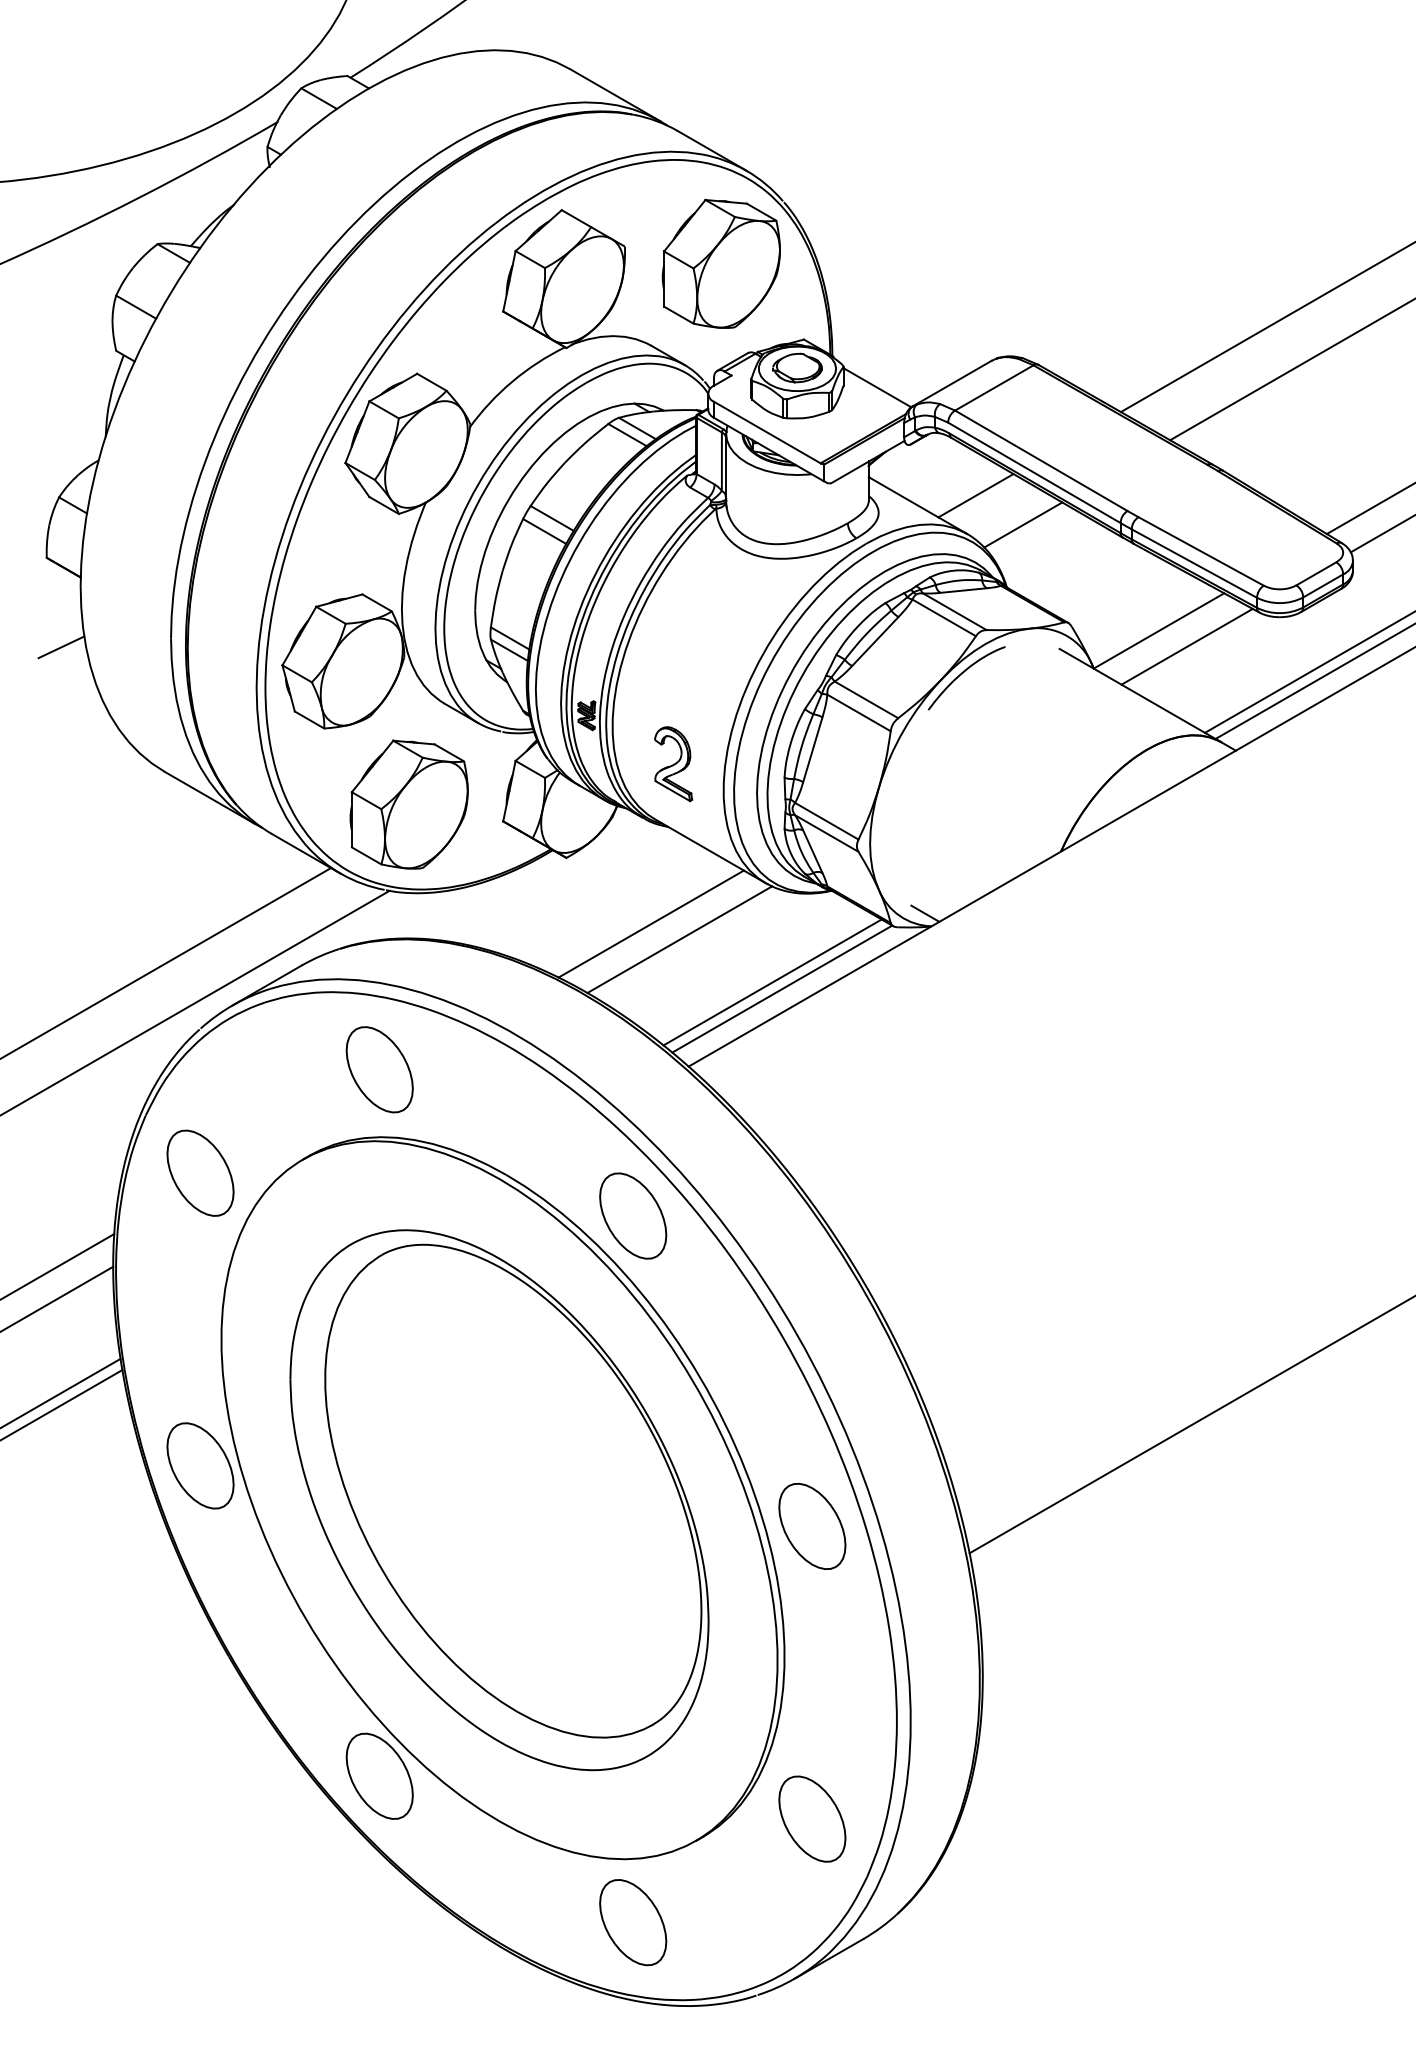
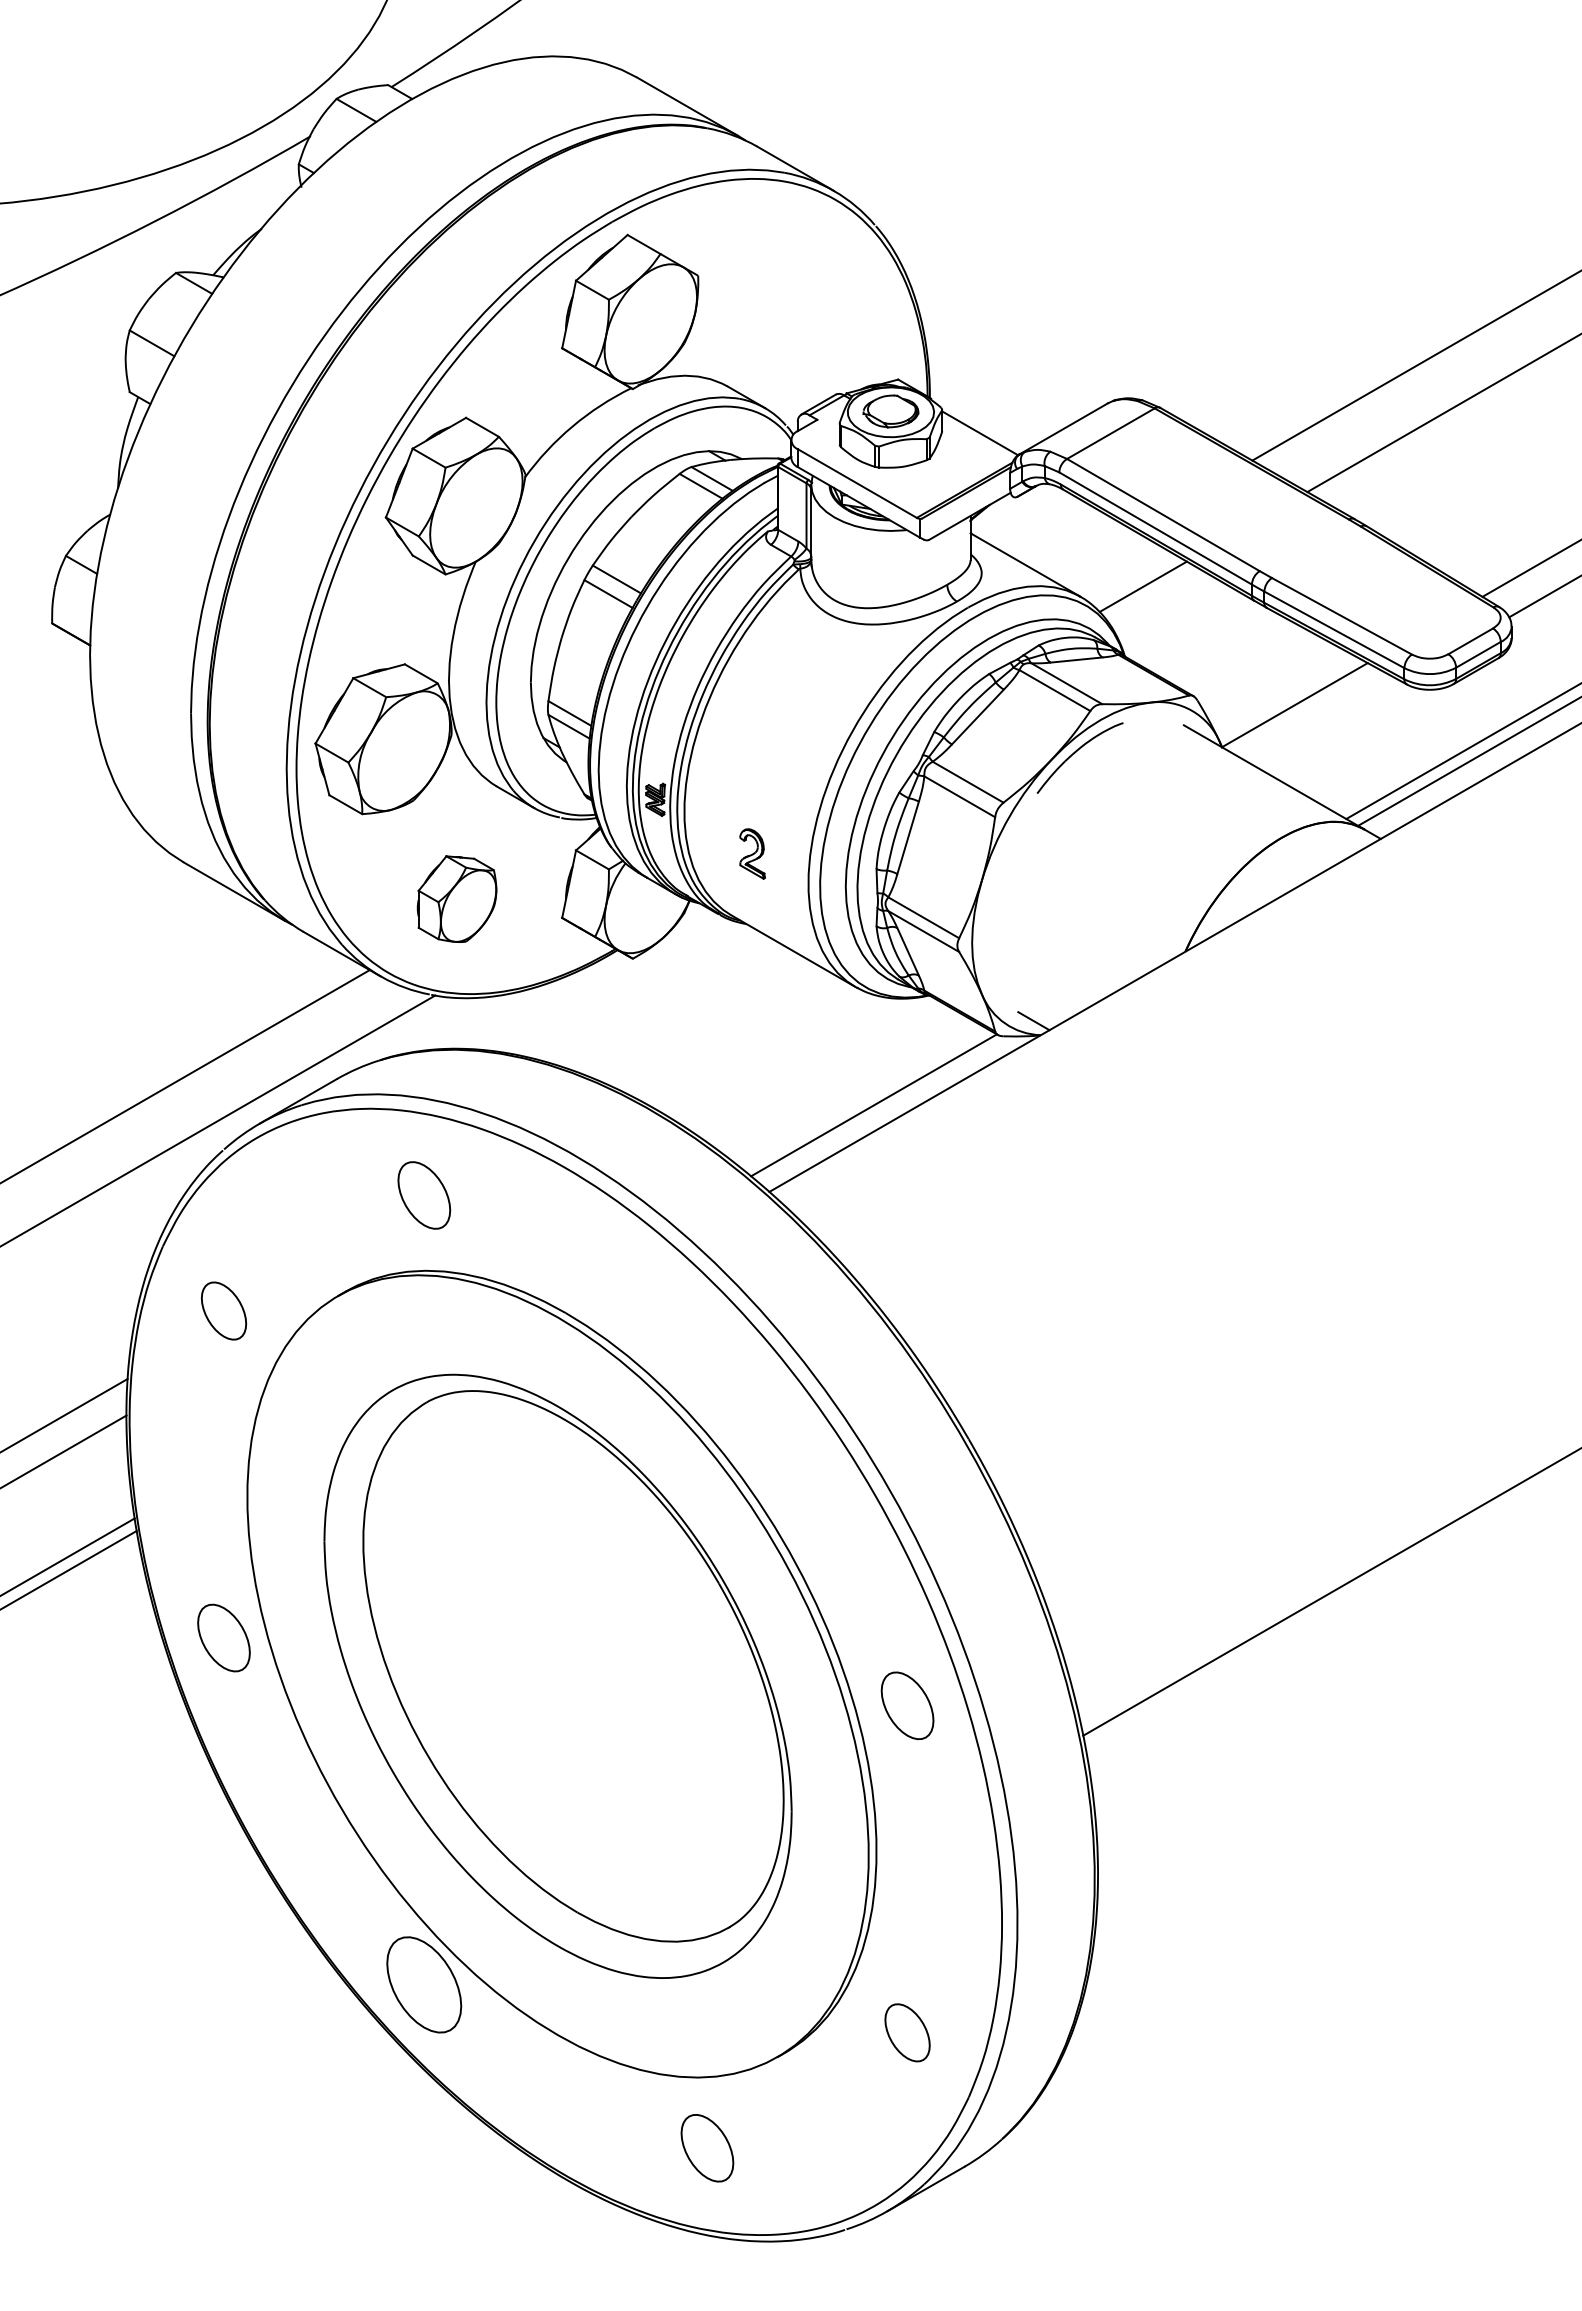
part: (720, 263) -> (805, 294), removed
line: (976, 495) -> (1090, 553), removed
line: (1187, 646) -> (1326, 722), removed
line: (61, 647) -> (68, 723), removed
part: (673, 763) -> (752, 853), size x0.6
part: (408, 803) -> (456, 898), size x0.6
line: (651, 923) -> (727, 1032), removed
line: (679, 939) -> (759, 1049), removed
line: (772, 982) -> (863, 1097), removed
part: (379, 1069) -> (424, 1195), size x0.7
part: (200, 1172) -> (223, 1310), size x0.6
part: (633, 1215) -> (707, 1358), removed
part: (200, 1465) -> (223, 1637), size x0.7
part: (812, 1526) -> (907, 1705), size x0.7
part: (812, 1818) -> (907, 2032), size x0.6
part: (633, 1921) -> (707, 2147), size x0.7

